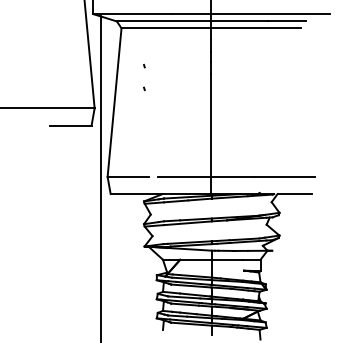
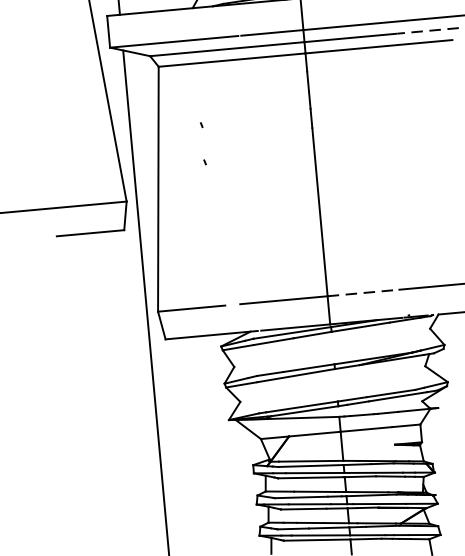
line: (287, 21) -> (429, 30), solid -> dashed
line: (233, 176) -> (363, 292), solid -> dashed

